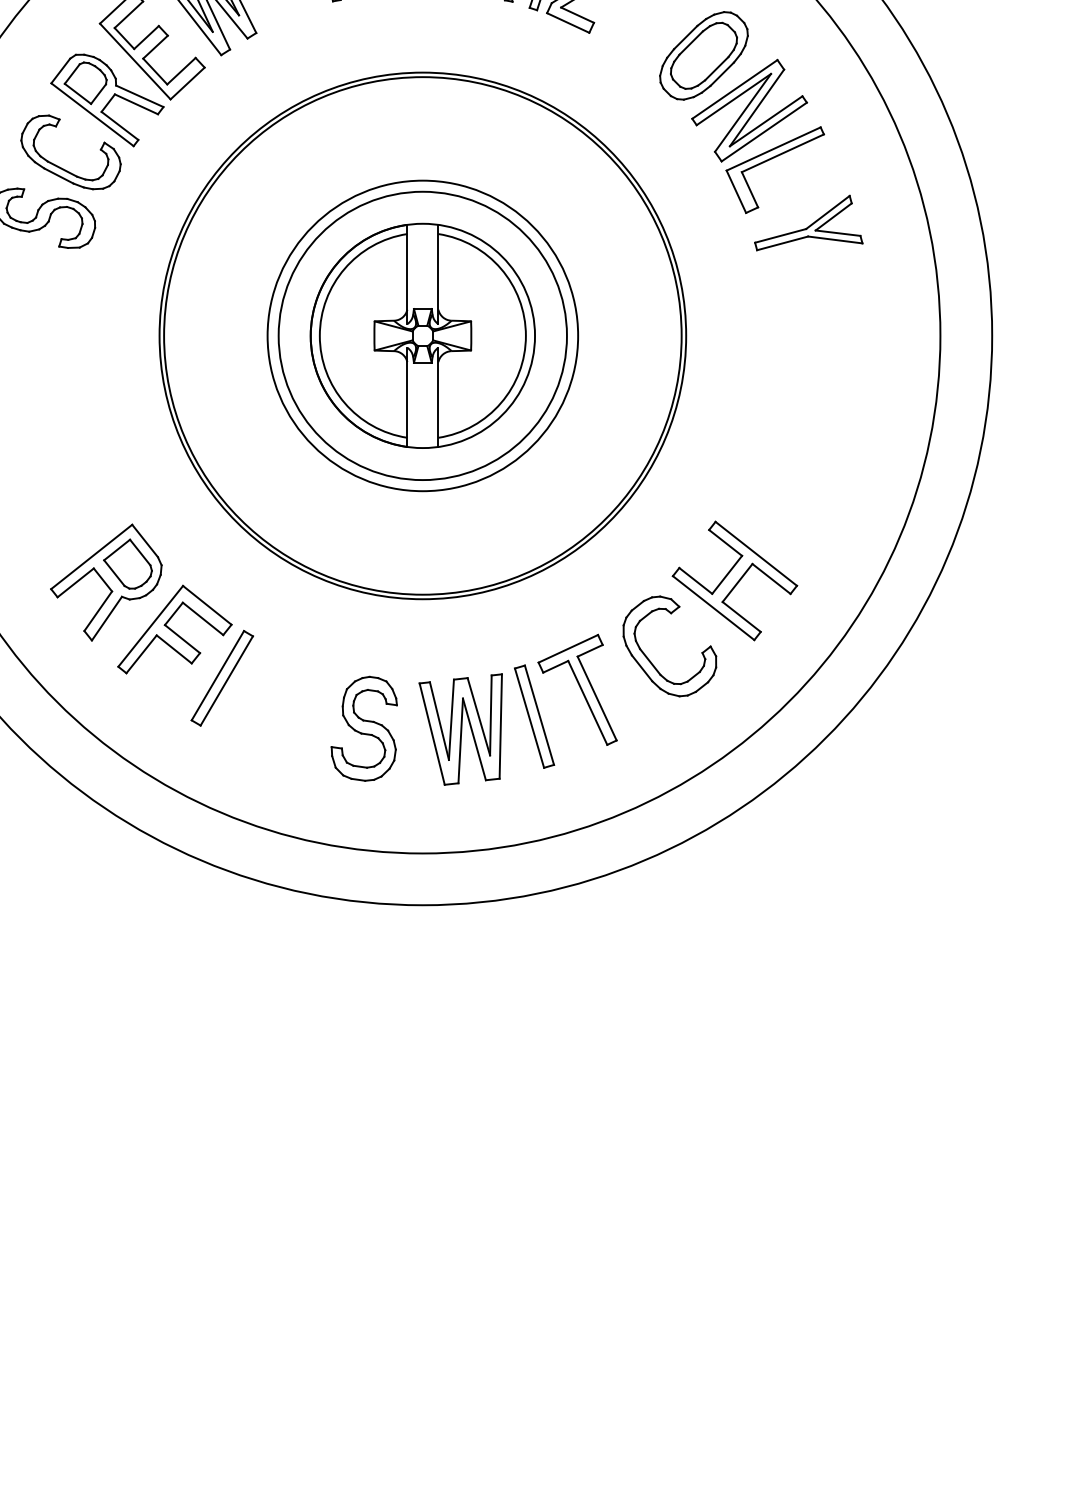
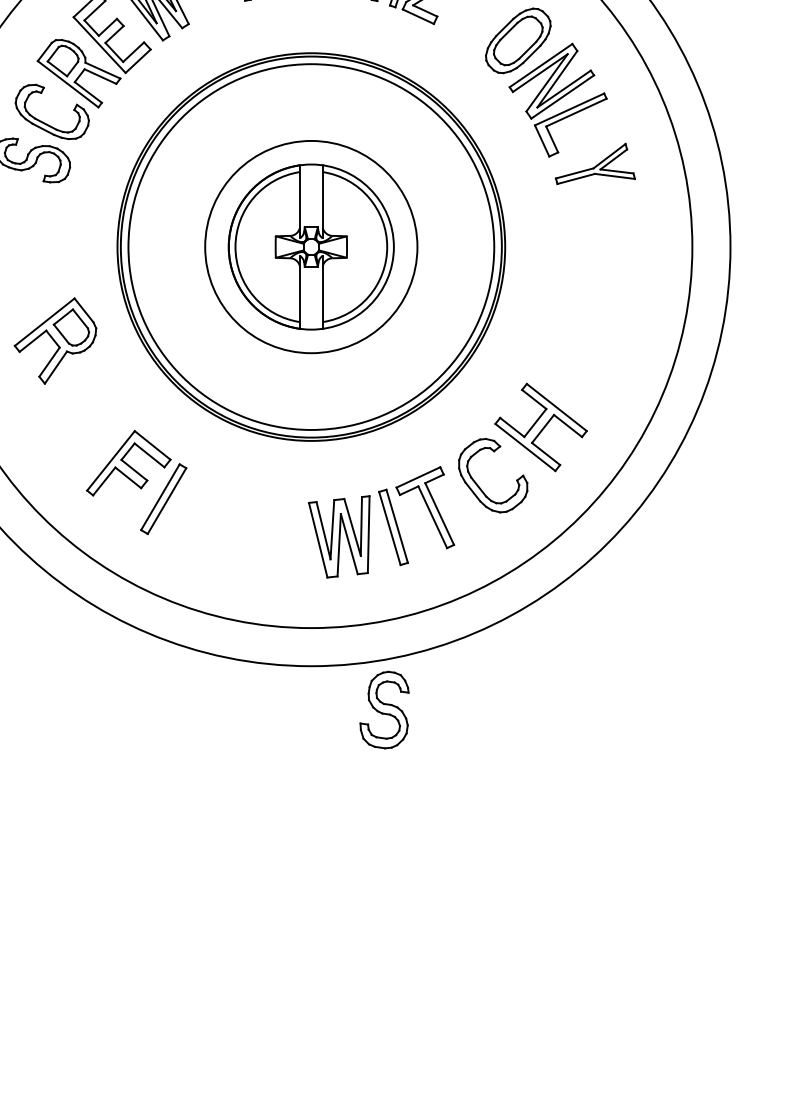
circle: (422, 335) -> (311, 246), size x1.6
part: (106, 582) -> (55, 341), moved
part: (363, 728) -> (383, 709), moved

